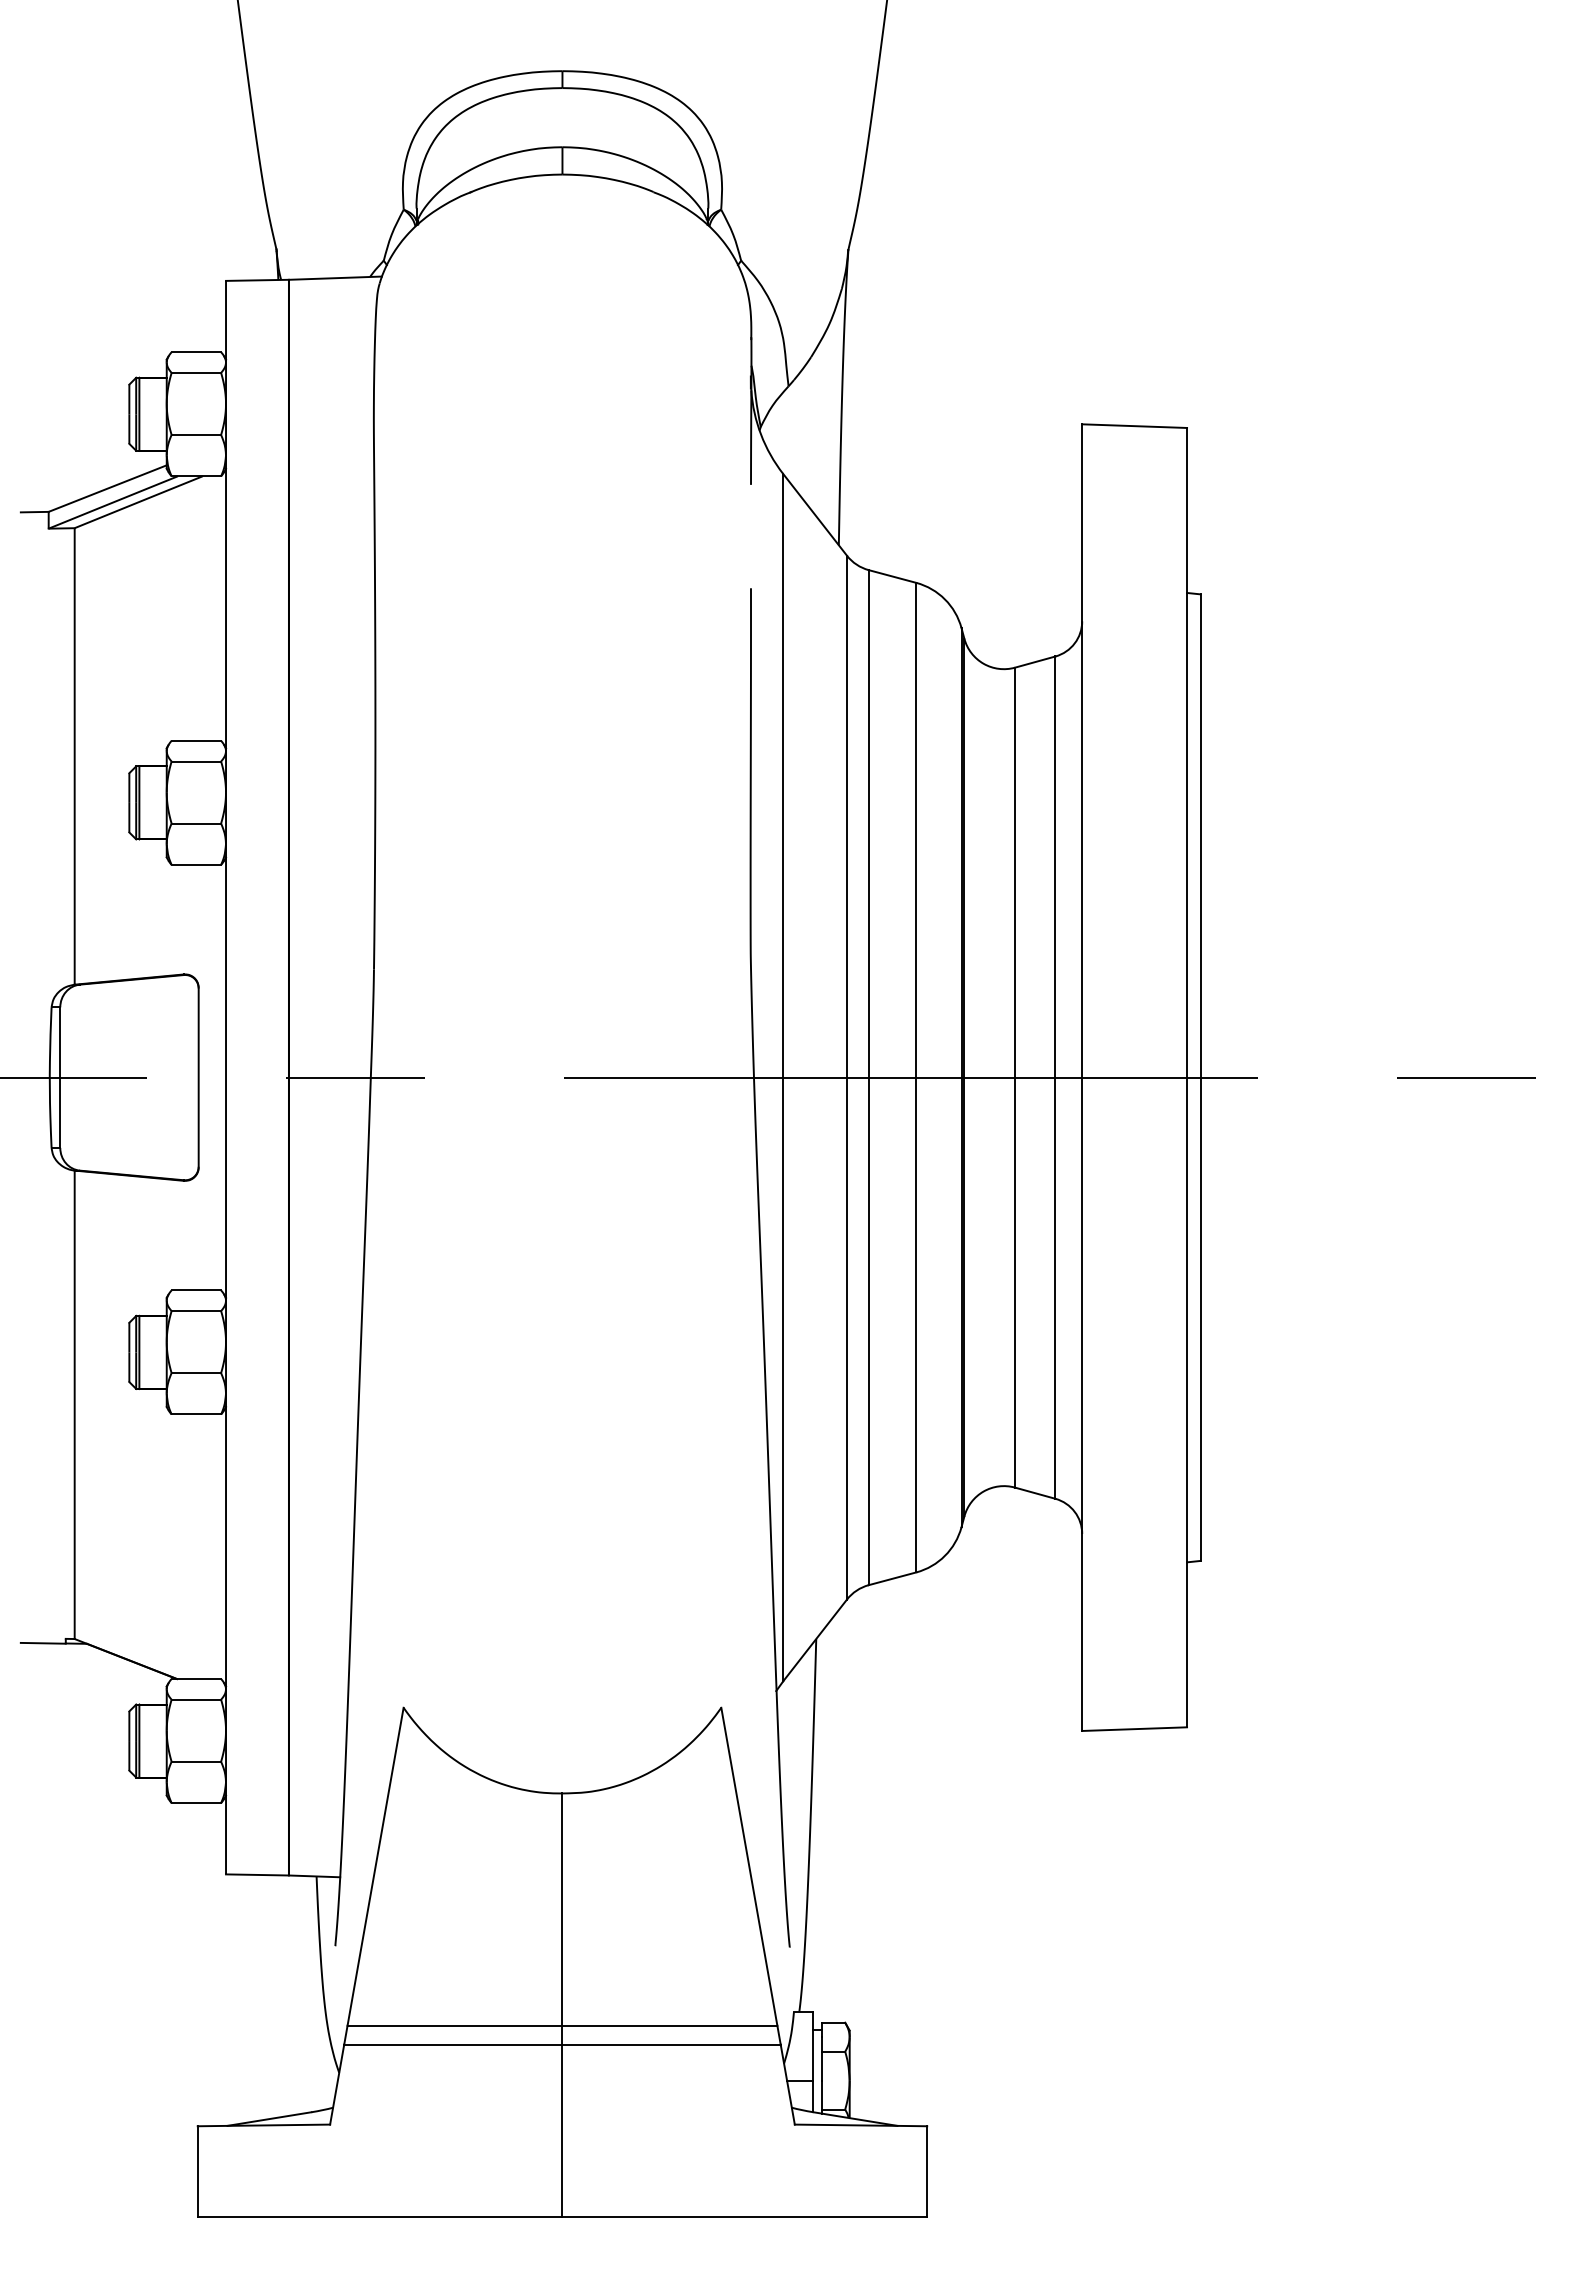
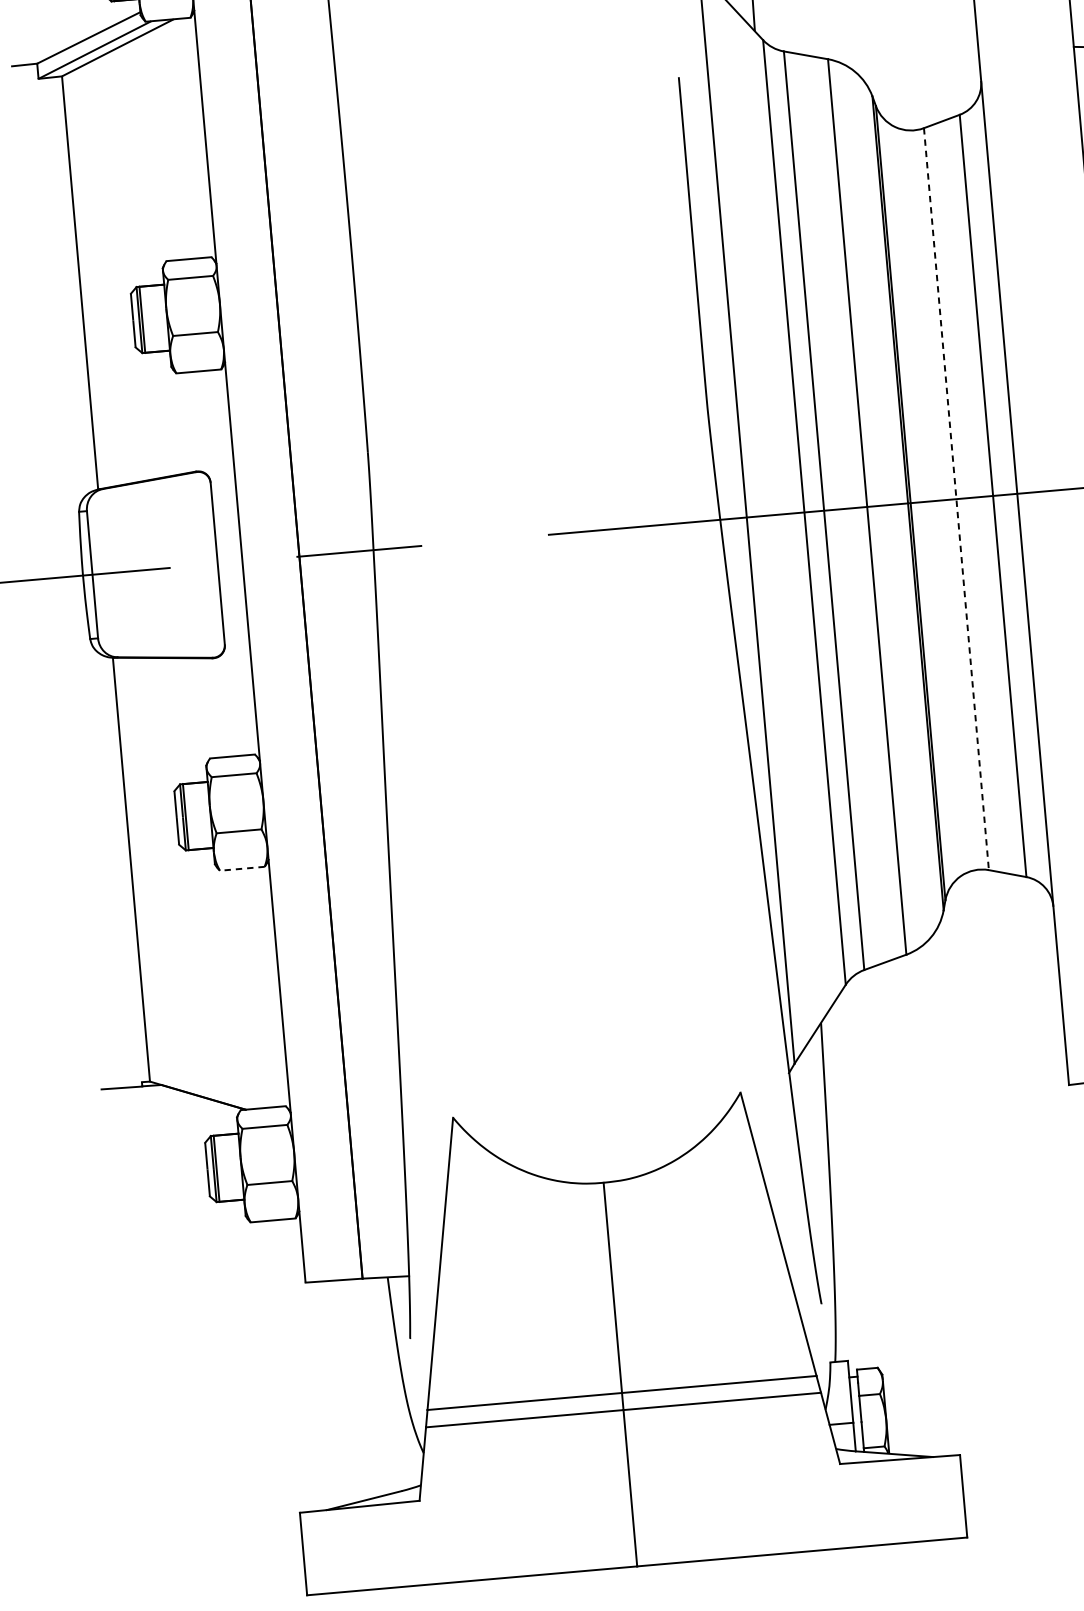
line: (1014, 1077) -> (956, 499), solid -> dashed
line: (196, 1414) -> (242, 868), solid -> dashed

